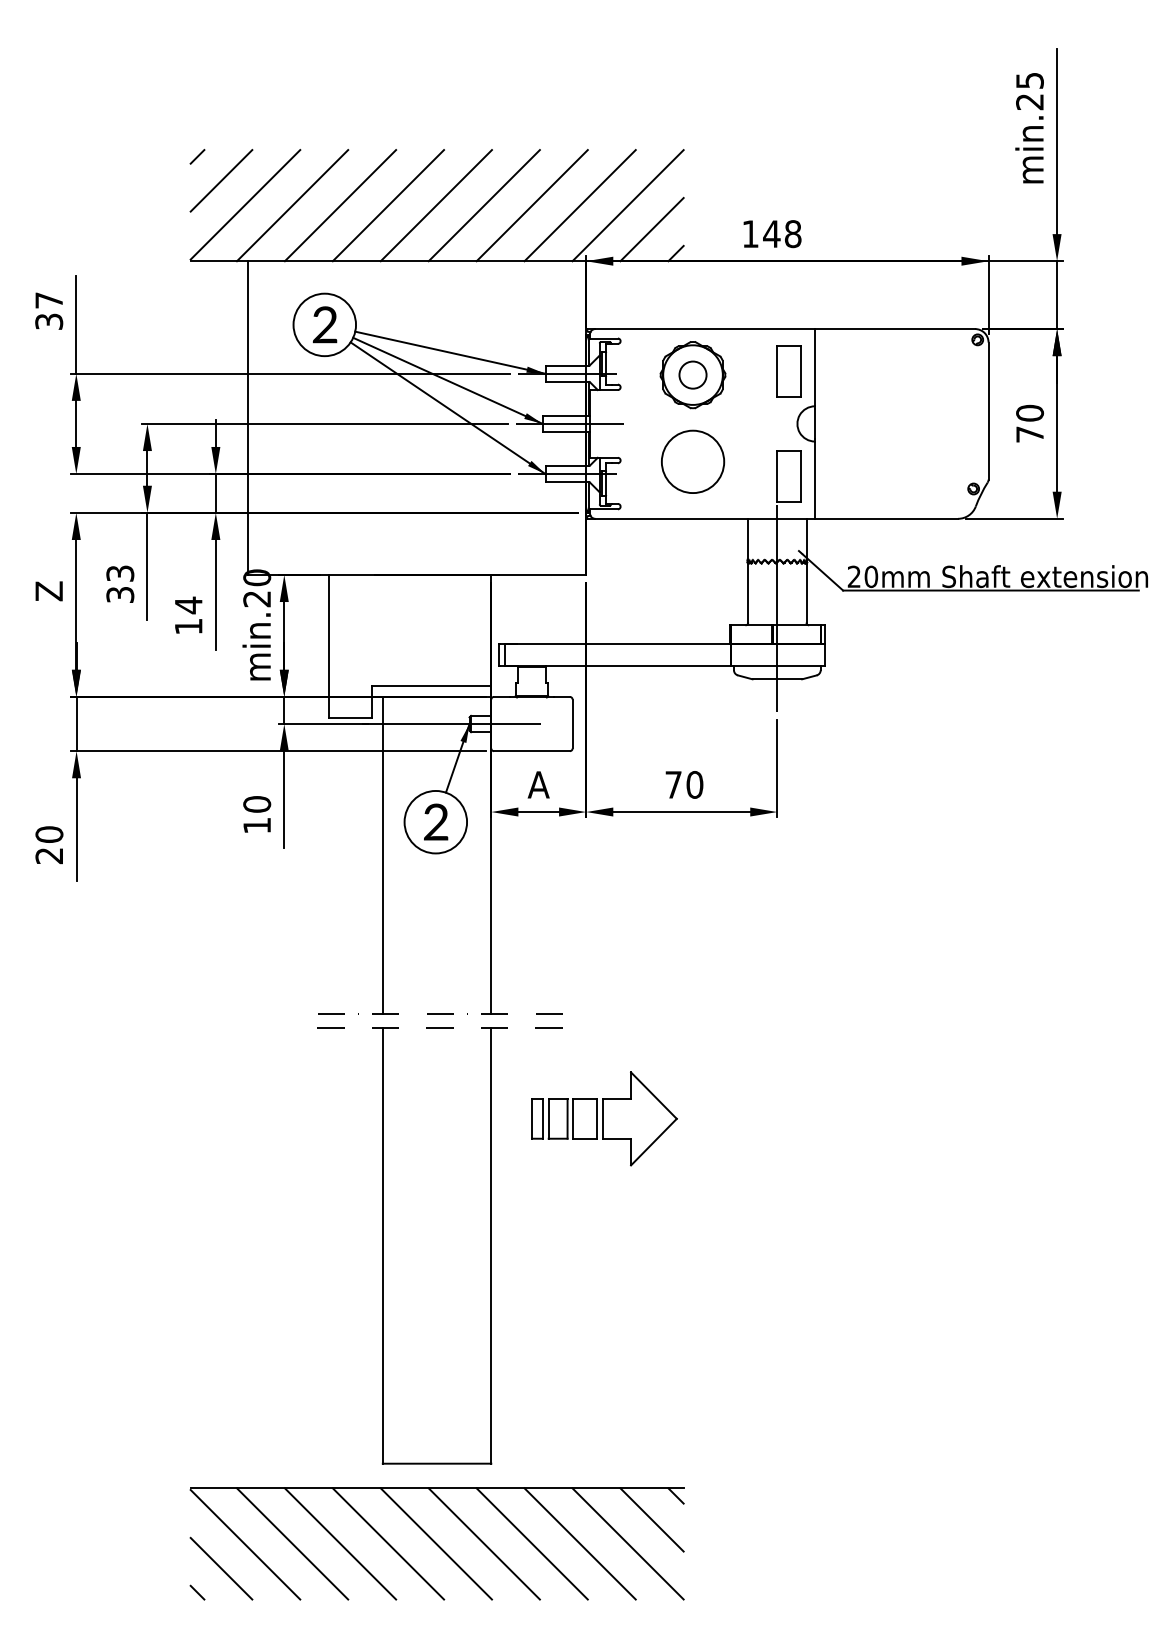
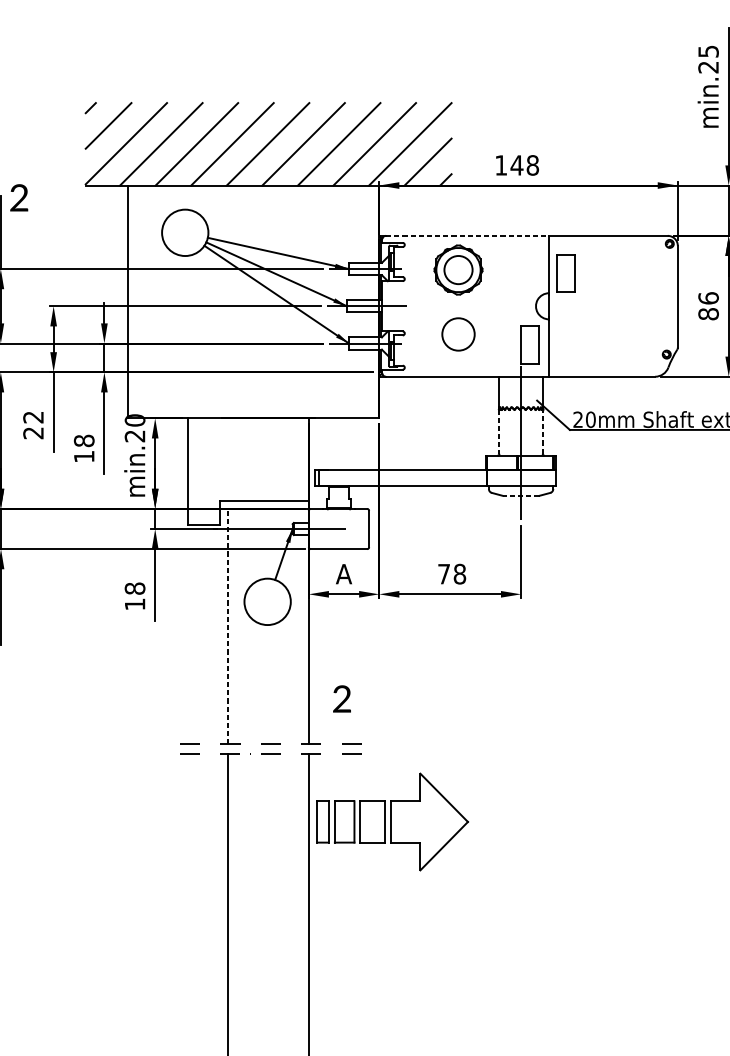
text: (324, 324) -> (18, 197), moved
line: (705, 329) -> (467, 236), solid -> dashed
part: (788, 371) -> (565, 273), moved
circle: (692, 374) -> (458, 269), size x1.4
text: (1030, 423) -> (708, 305), 70 -> 86
circle: (692, 461) -> (458, 334), size x0.7
text: (120, 583) -> (33, 424), 33 -> 22
line: (748, 592) -> (499, 431), solid -> dashed
line: (806, 593) -> (542, 432), solid -> dashed
text: (188, 605) -> (84, 441), 14 -> 18
line: (777, 679) -> (521, 495), solid -> dashed
text: (694, 784) -> (459, 573), 70 -> 78
text: (256, 804) -> (134, 588), 10 -> 18
text: (436, 821) -> (342, 698), moved
line: (382, 855) -> (228, 626), solid -> dashed
part: (604, 1118) -> (392, 821), size x1.4

